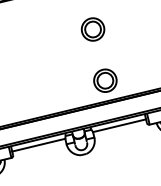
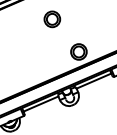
part: (93, 29) -> (52, 19), moved

